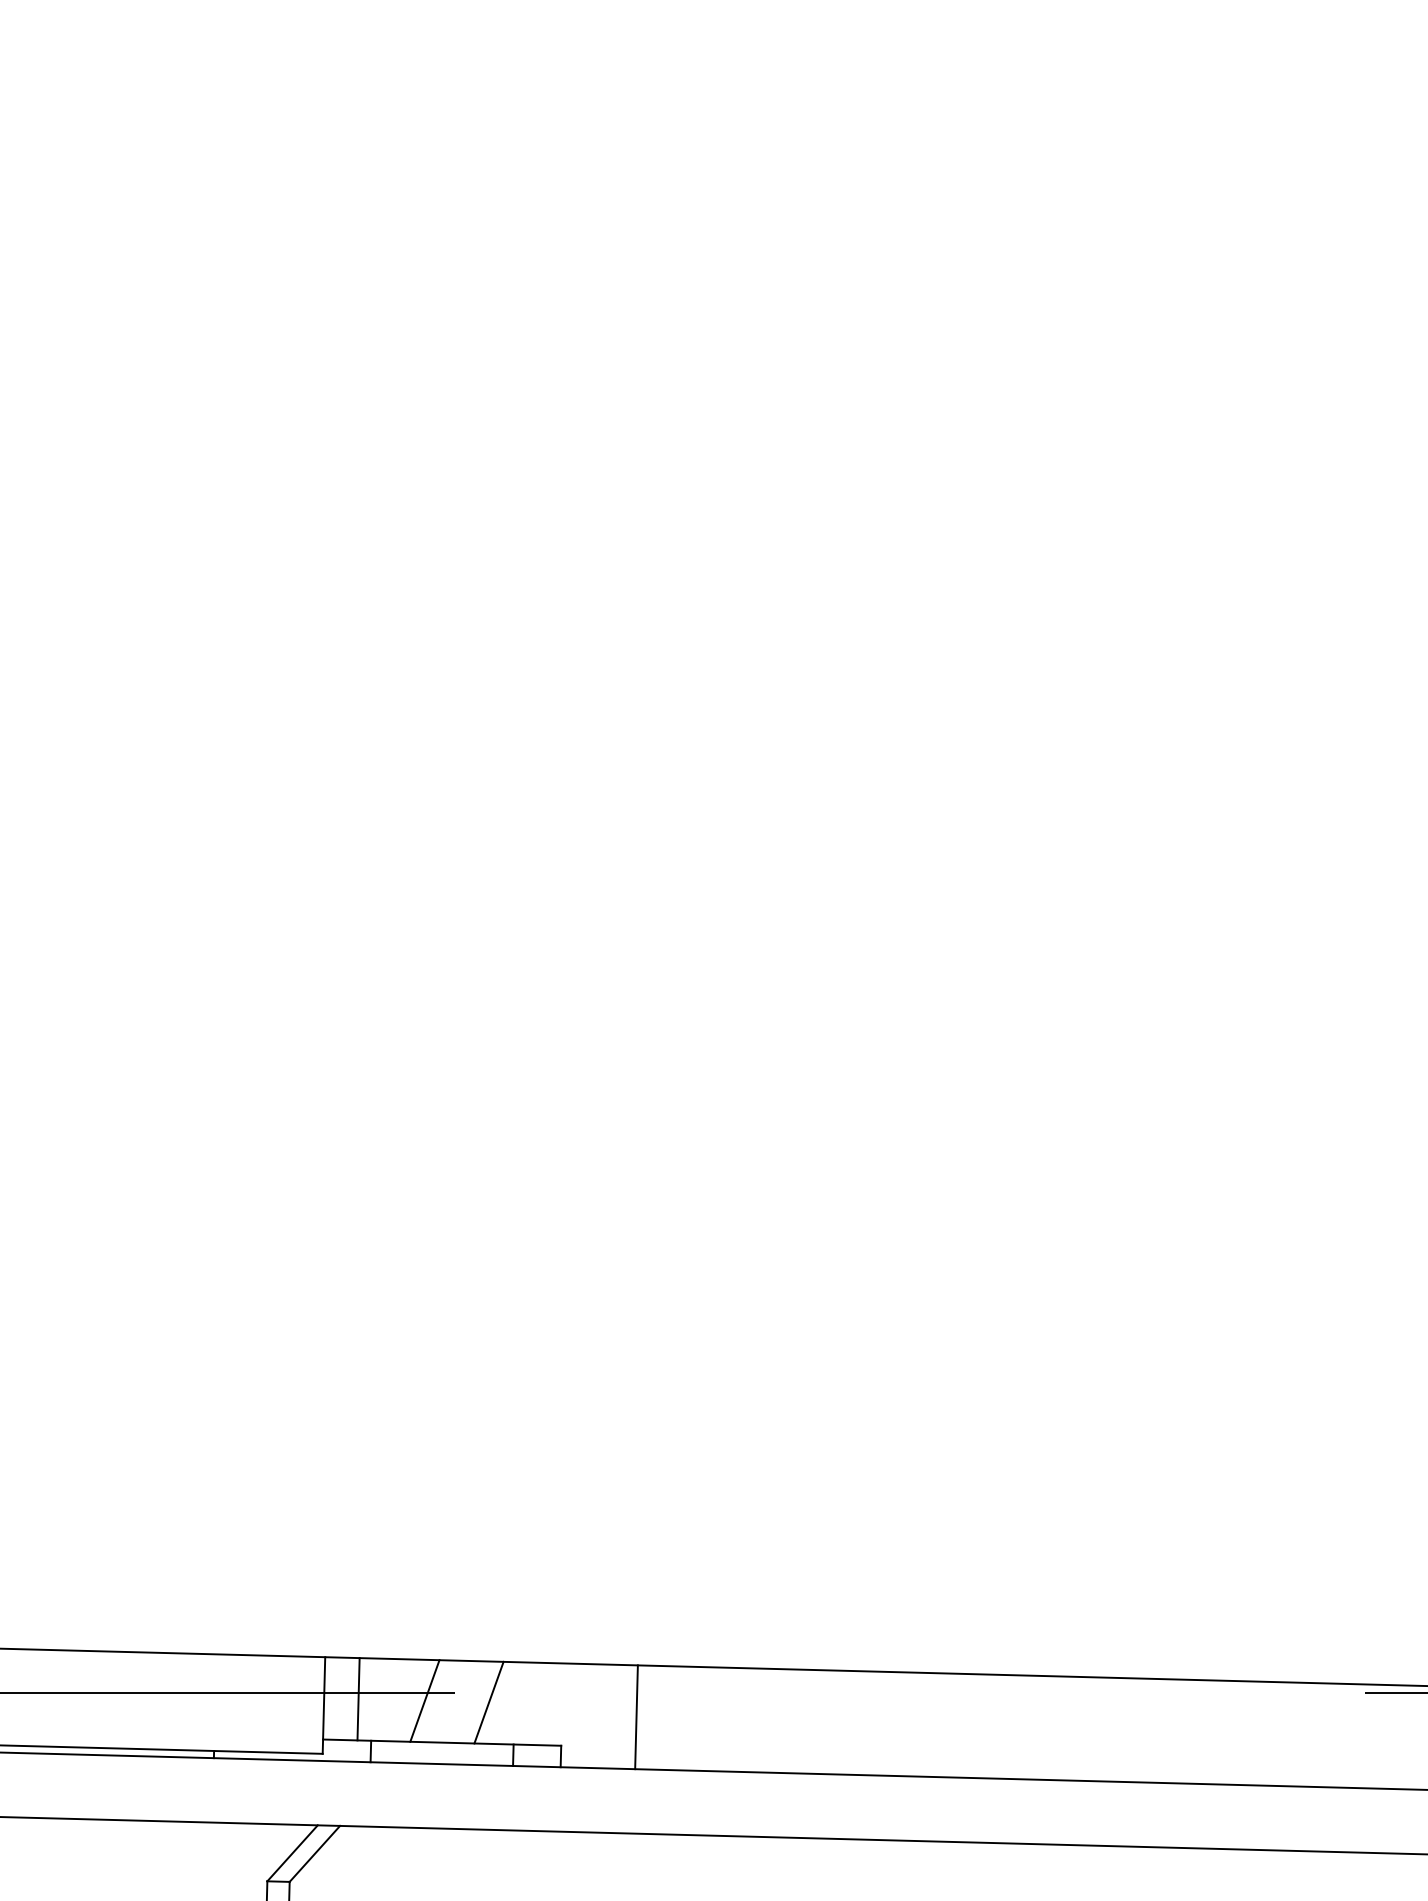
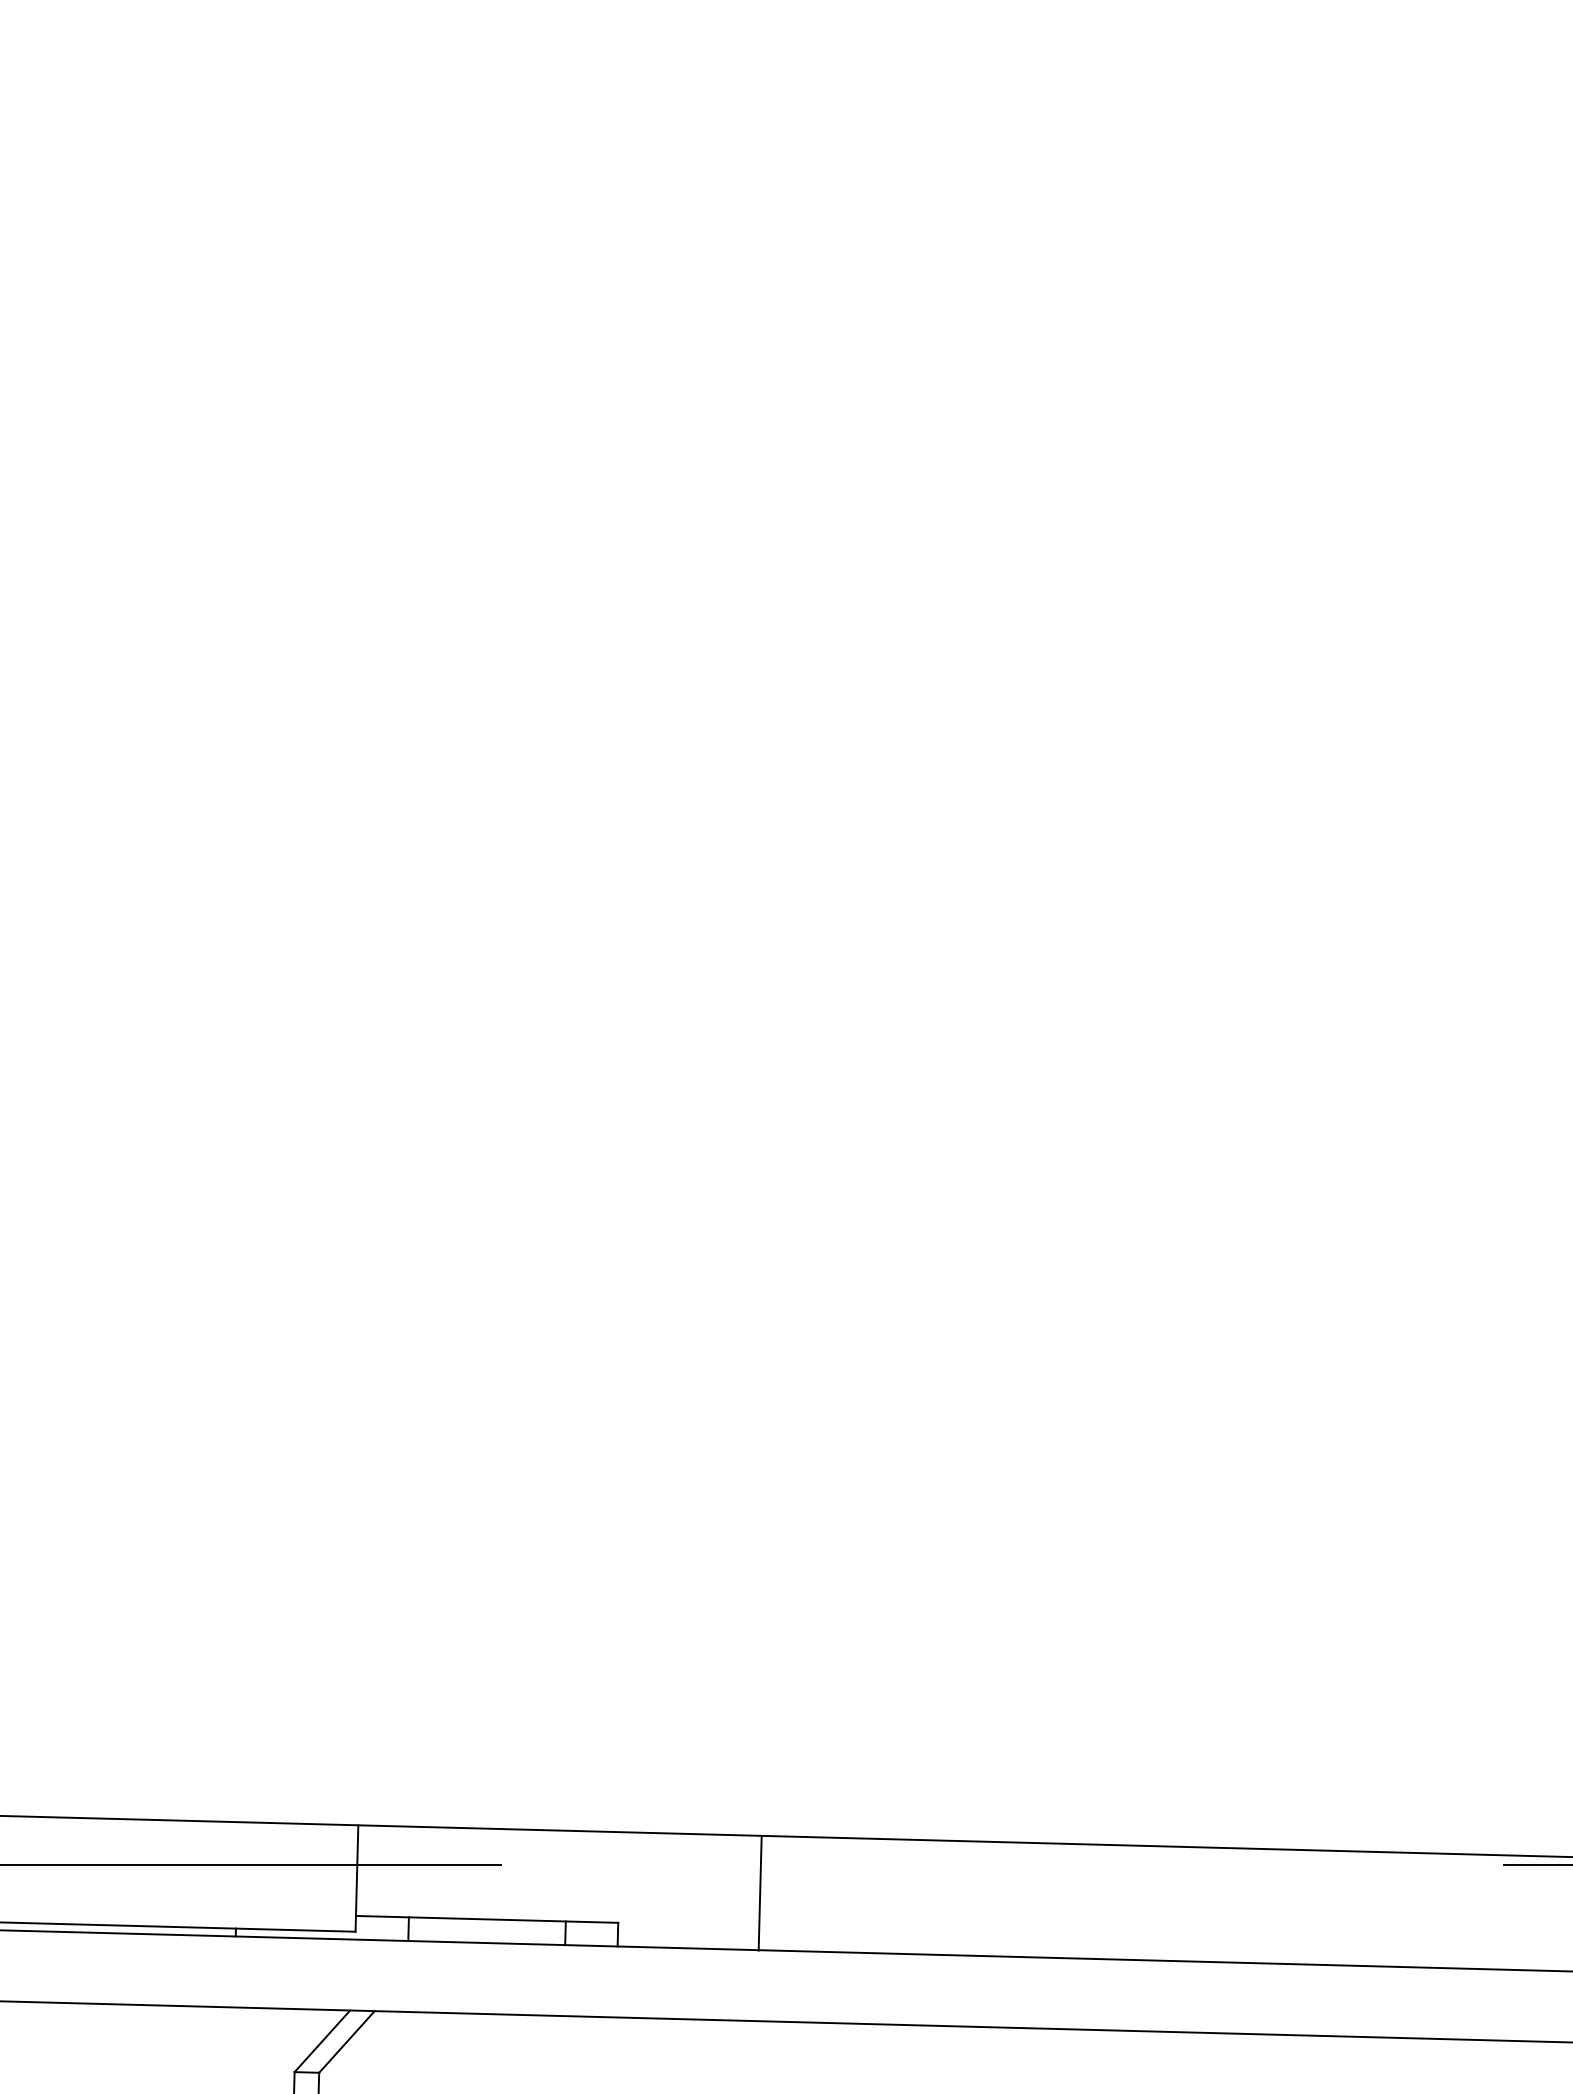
line: (358, 1699) -> (394, 1871), removed
line: (425, 1700) -> (468, 1873), removed
line: (488, 1702) -> (538, 1875), removed
line: (635, 1717) -> (759, 1893), moved

